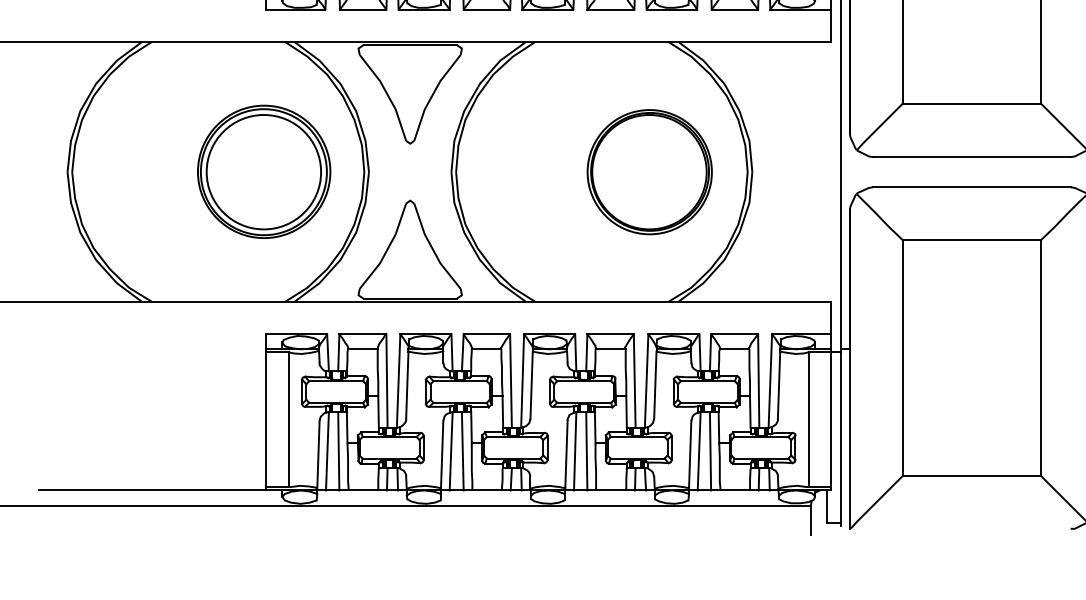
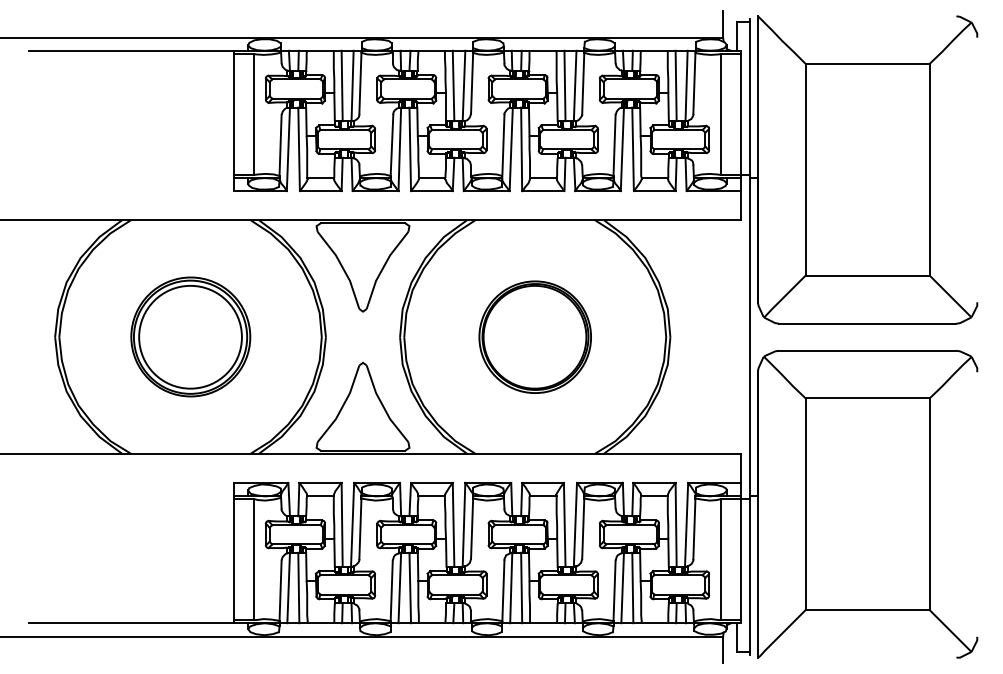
part: (263, 171) -> (190, 336), moved
part: (648, 171) -> (534, 336), moved

